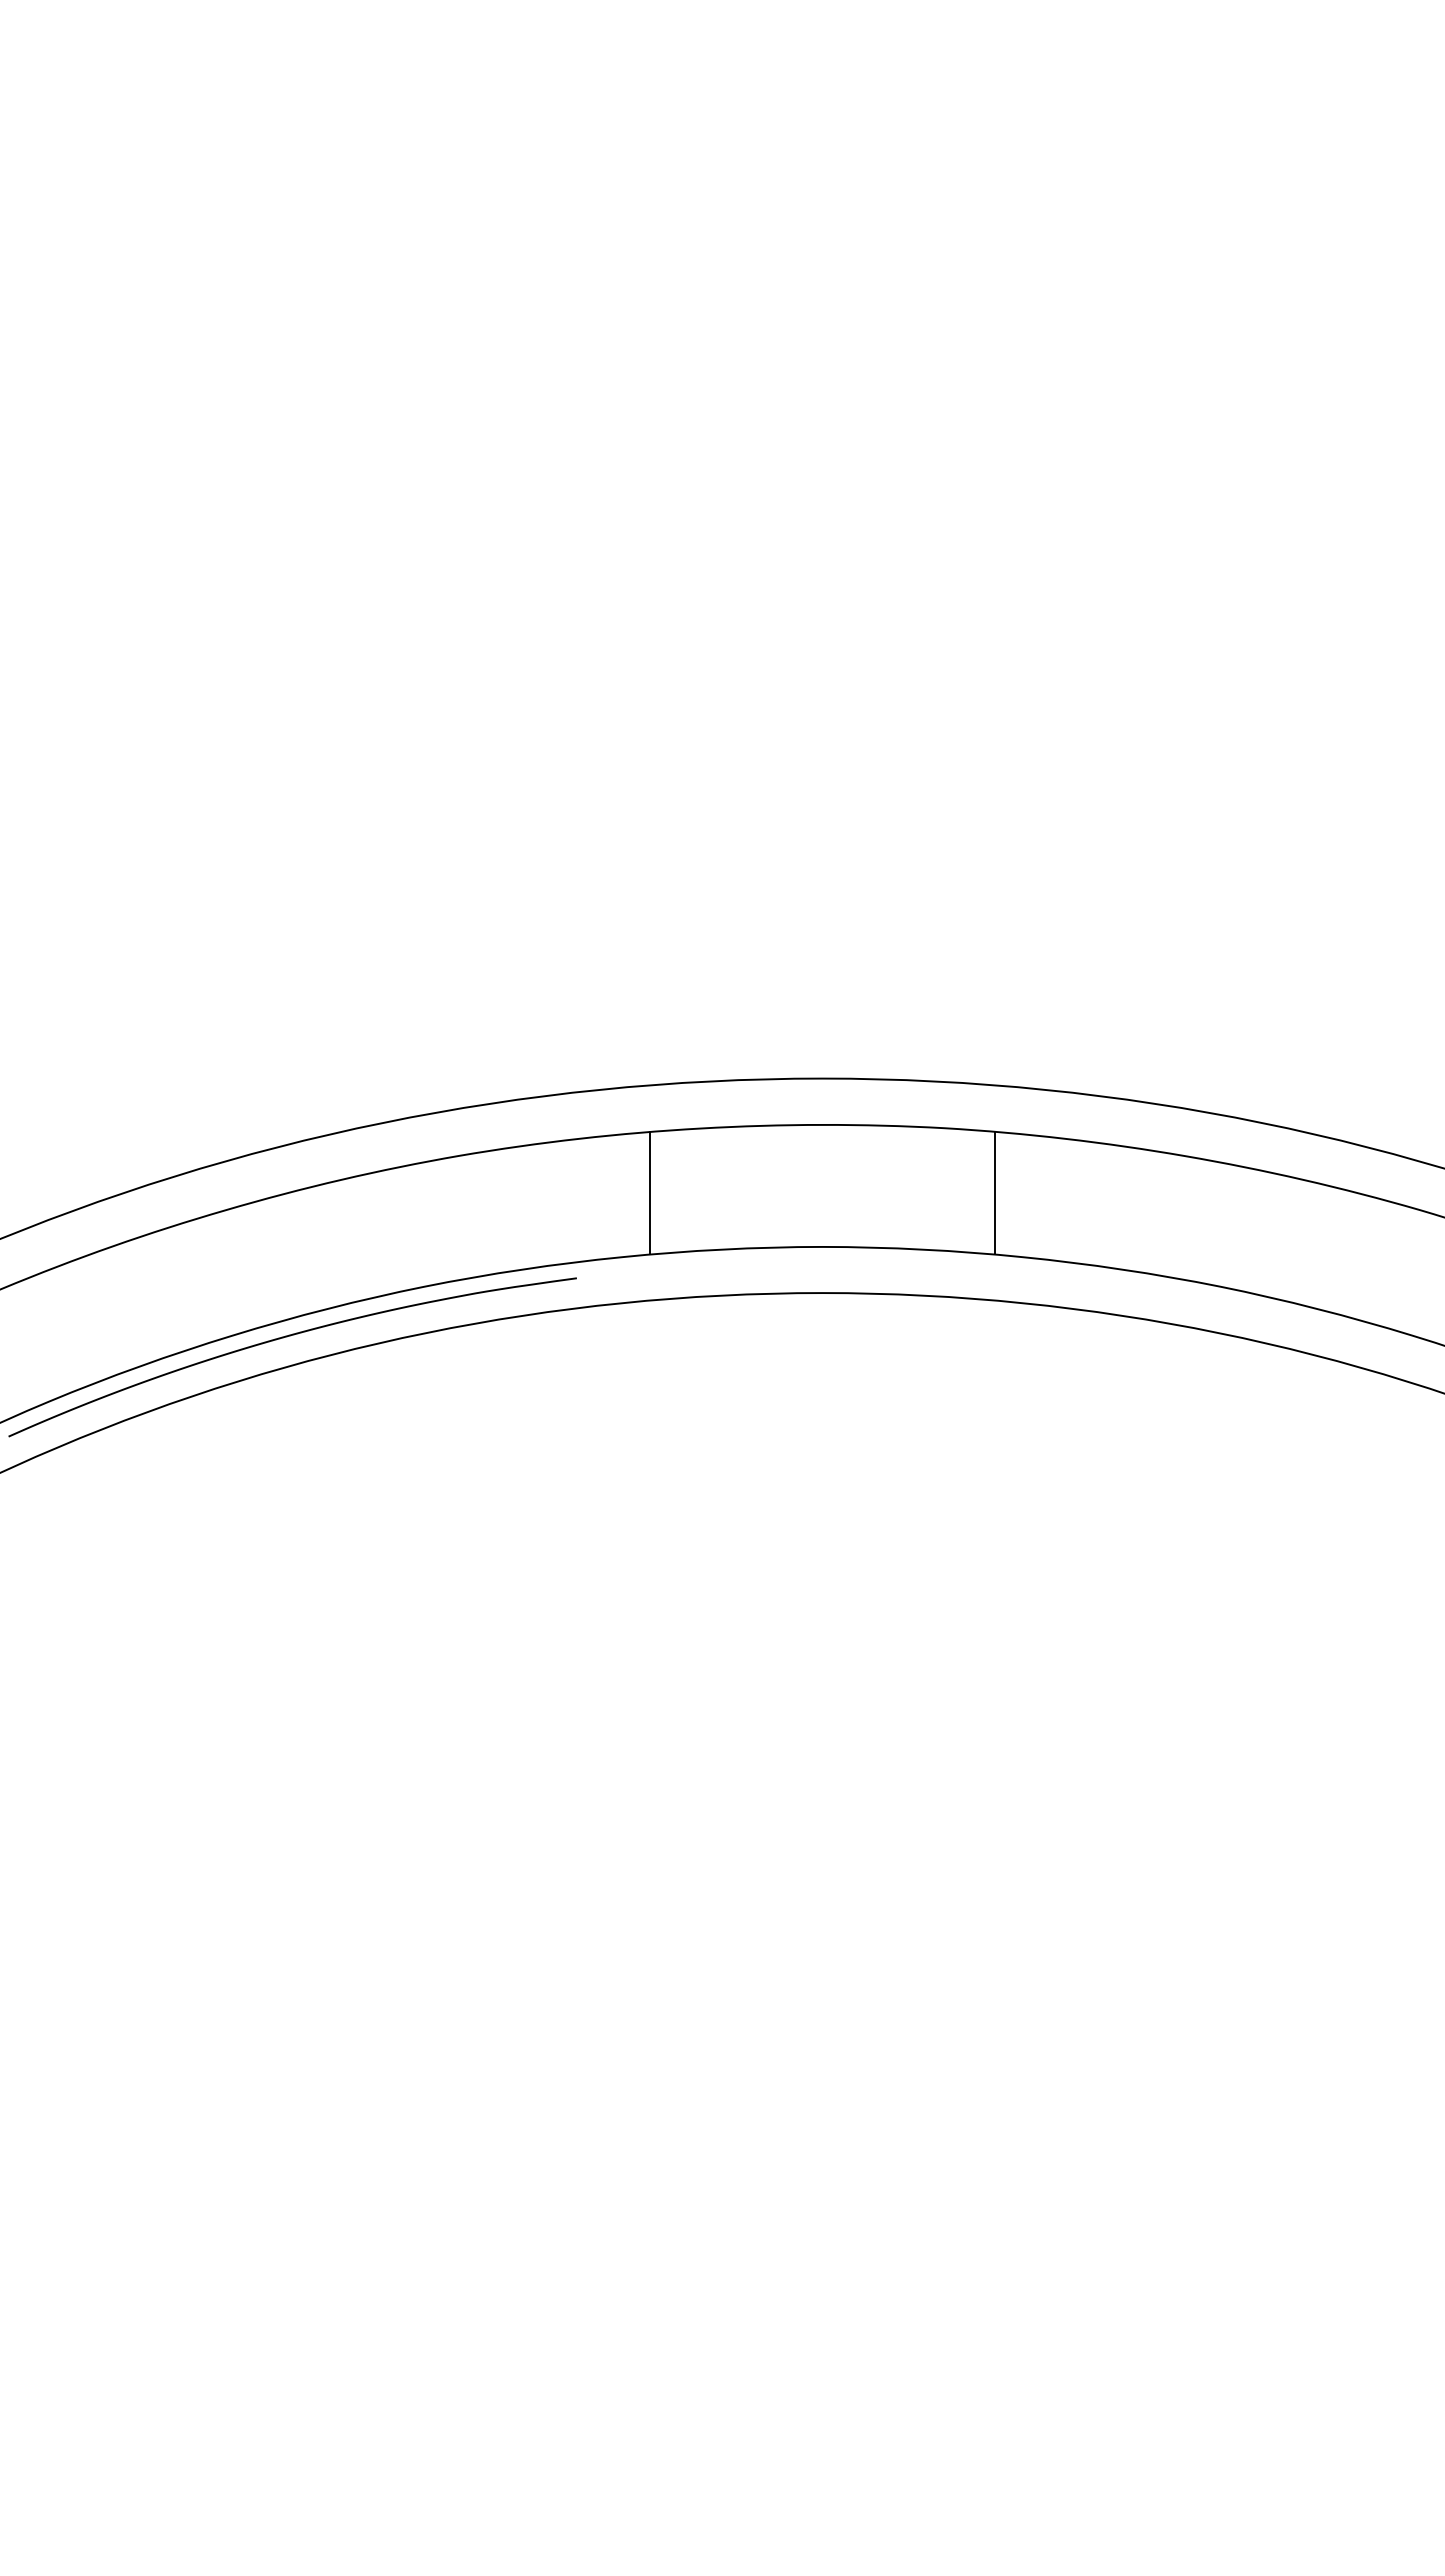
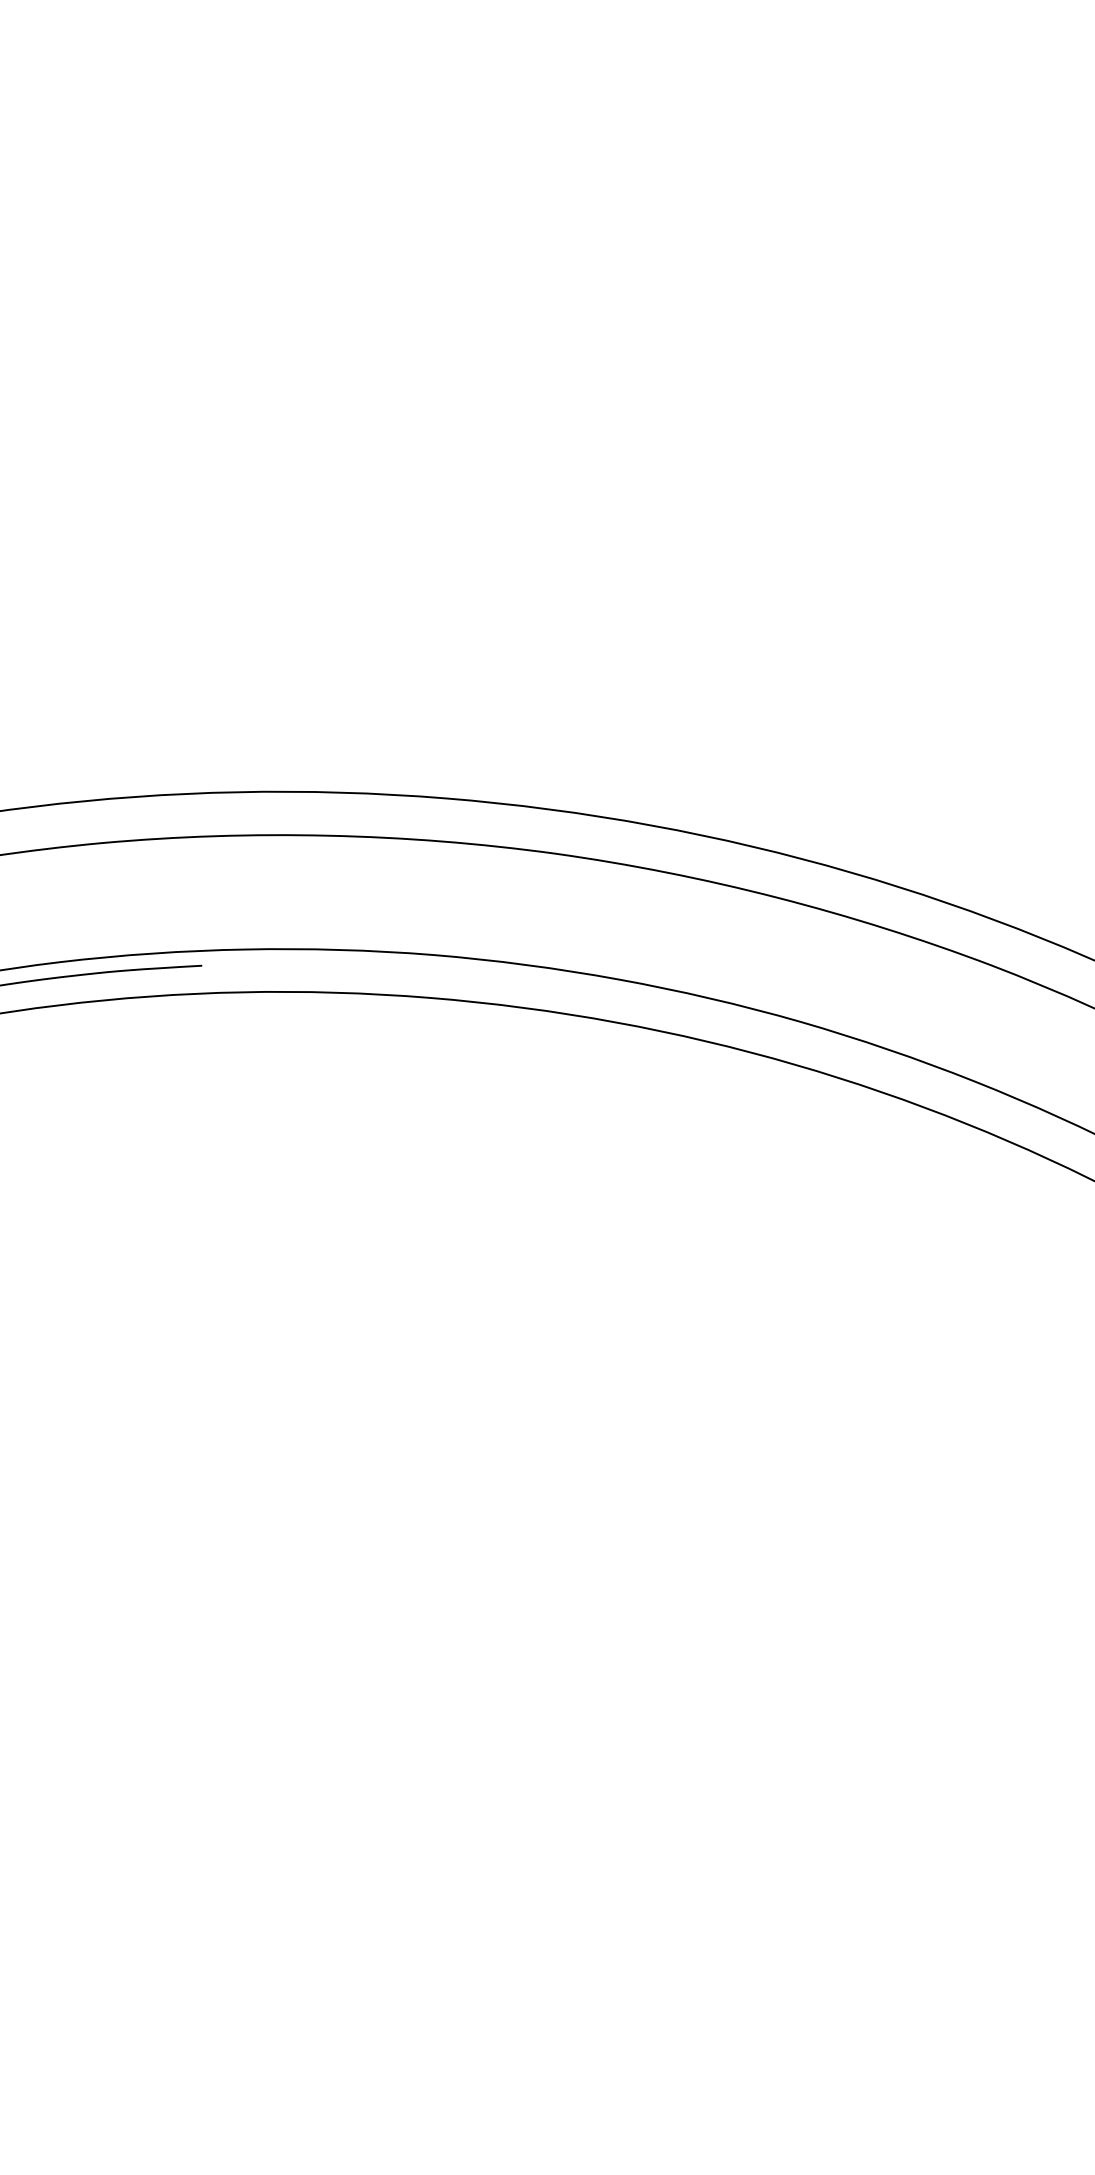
line: (649, 1192) -> (276, 891), removed
line: (995, 1192) -> (597, 917), removed

